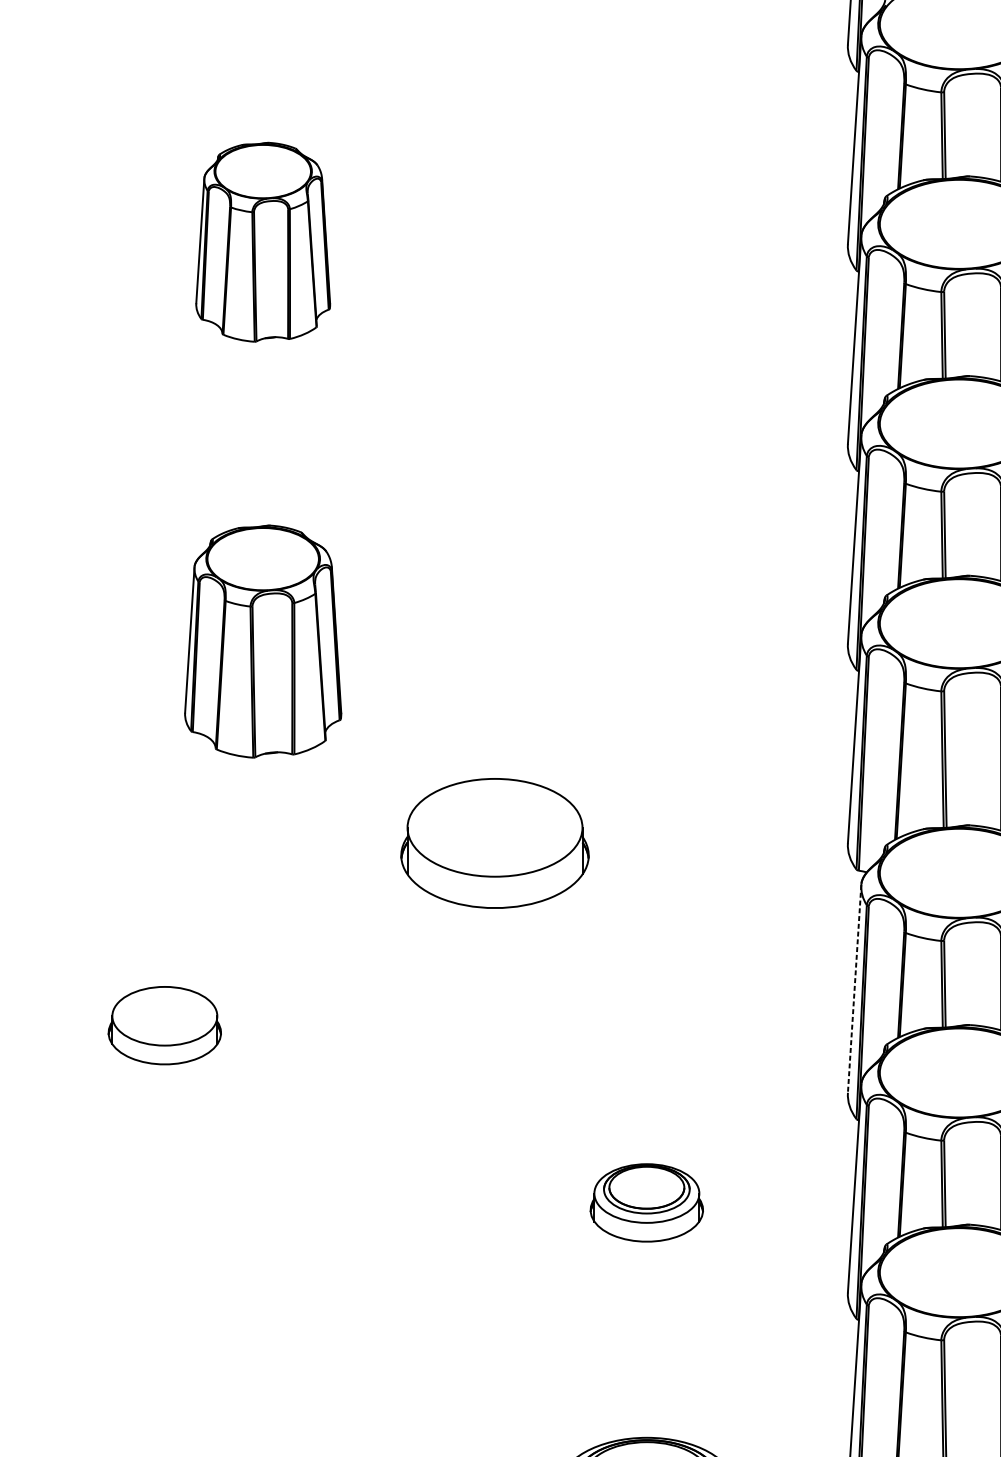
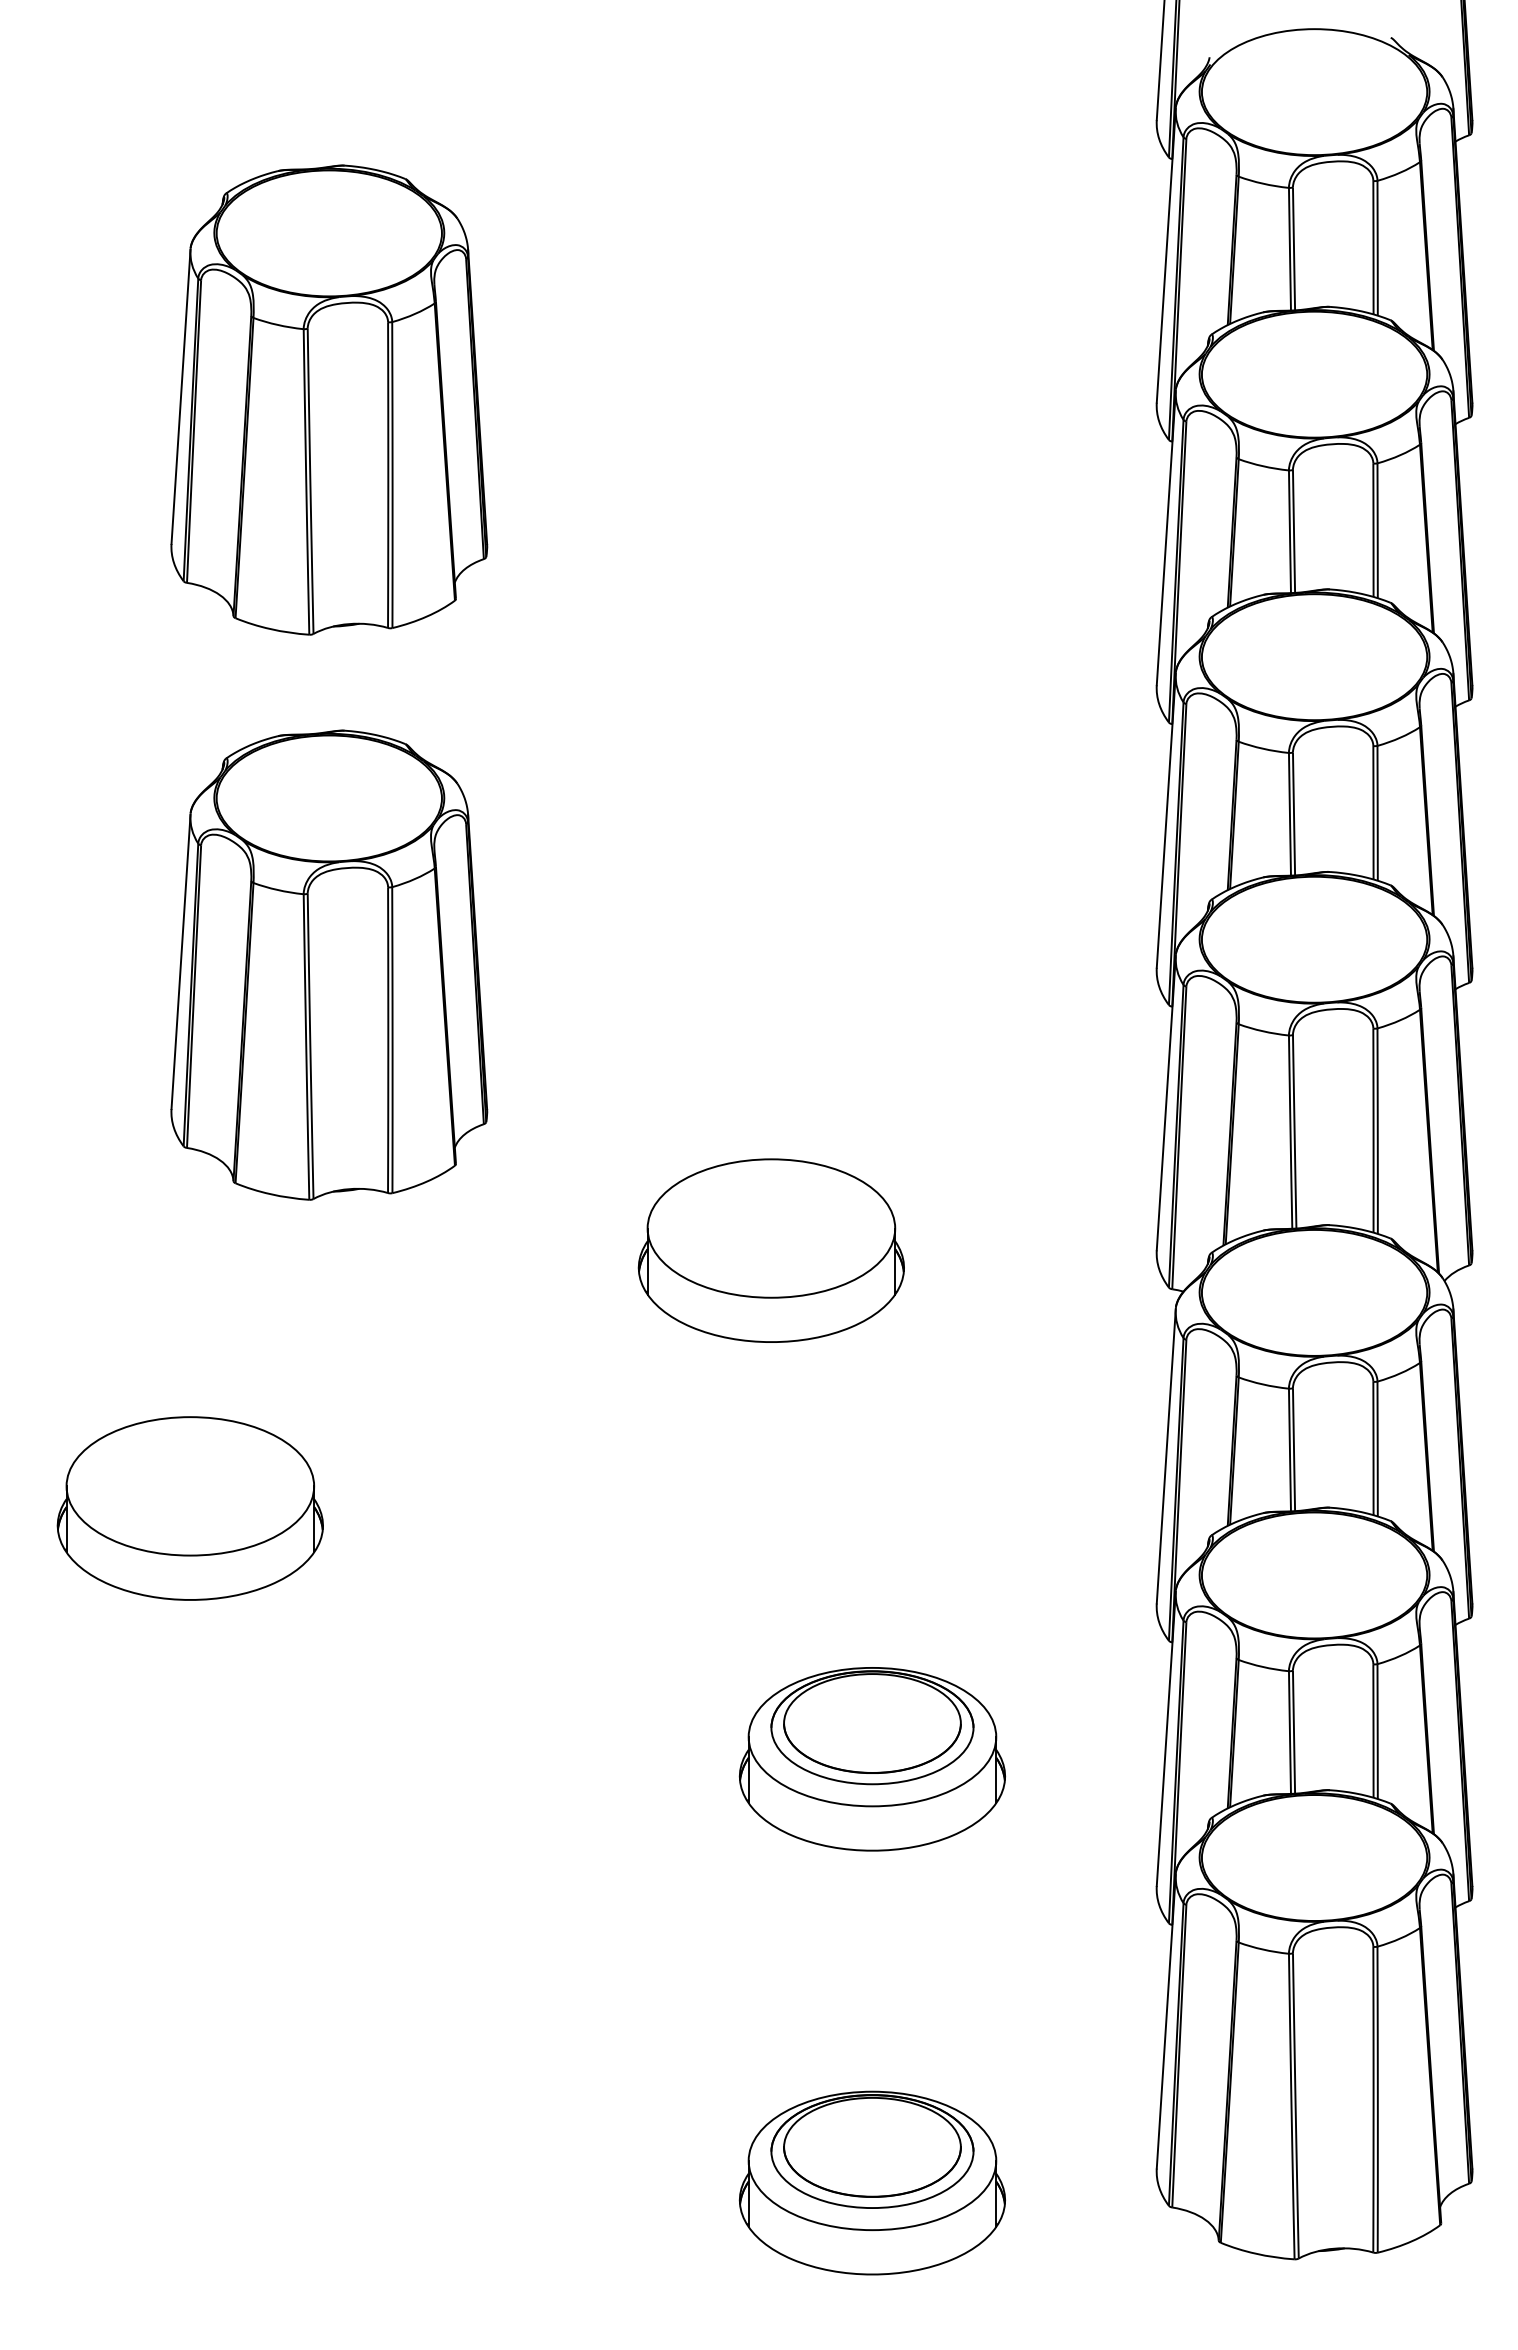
part: (263, 241) -> (329, 399), size x1.67
part: (263, 641) -> (329, 964), size x1.43
part: (494, 843) -> (770, 1250), moved
line: (854, 989) -> (1166, 1457), dashed -> solid
part: (164, 1025) -> (189, 1508), size x1.67
part: (646, 1203) -> (871, 1759), size x1.67

